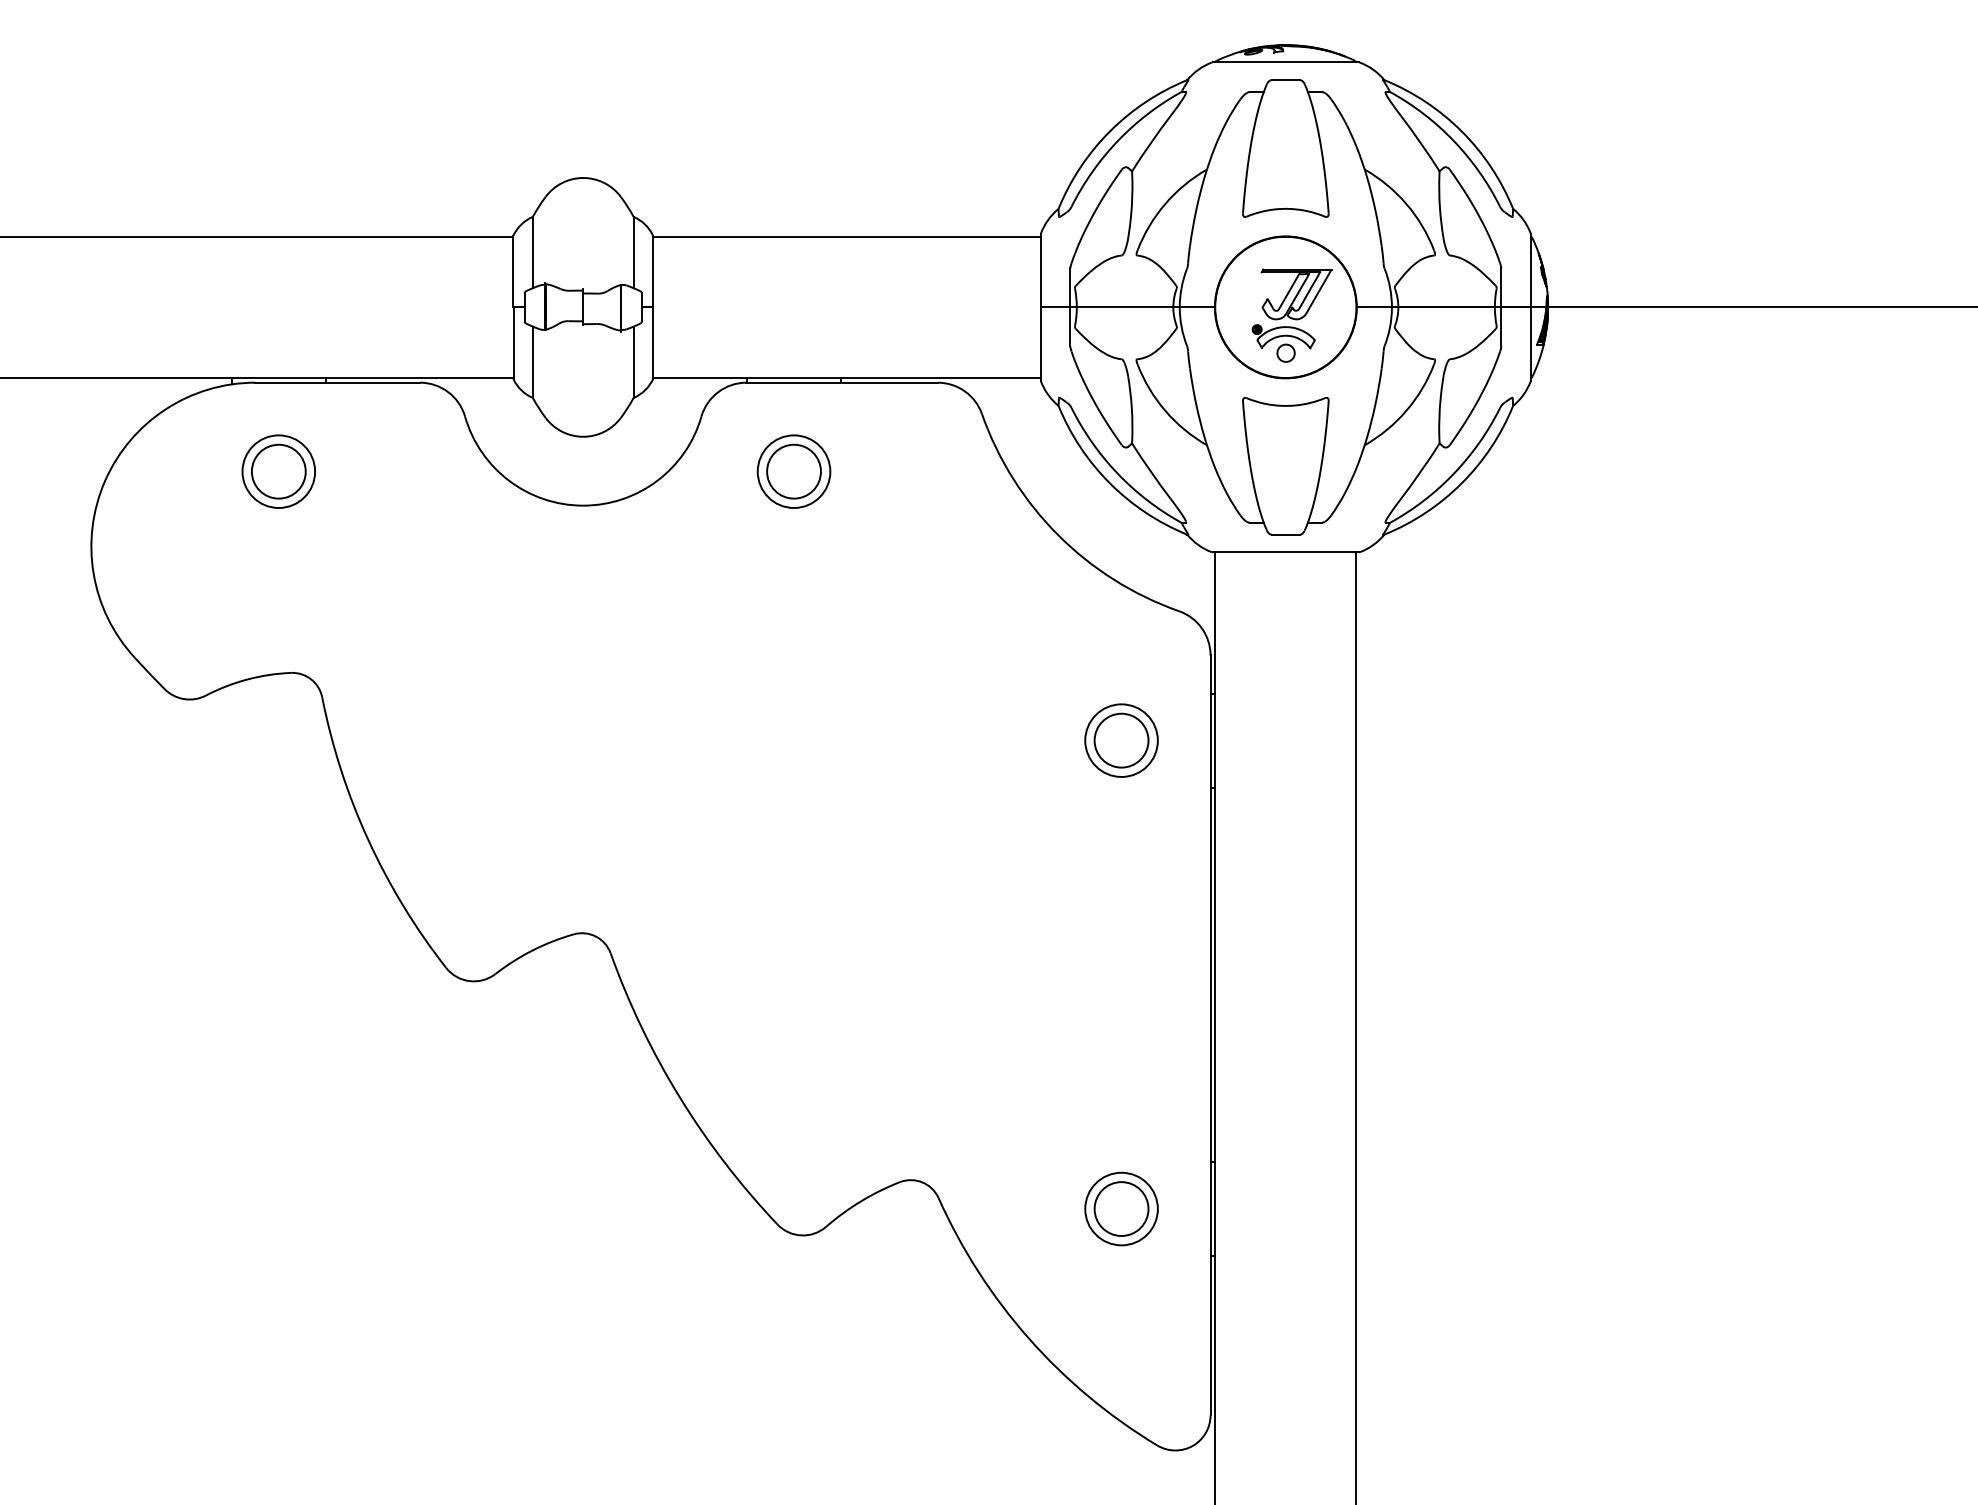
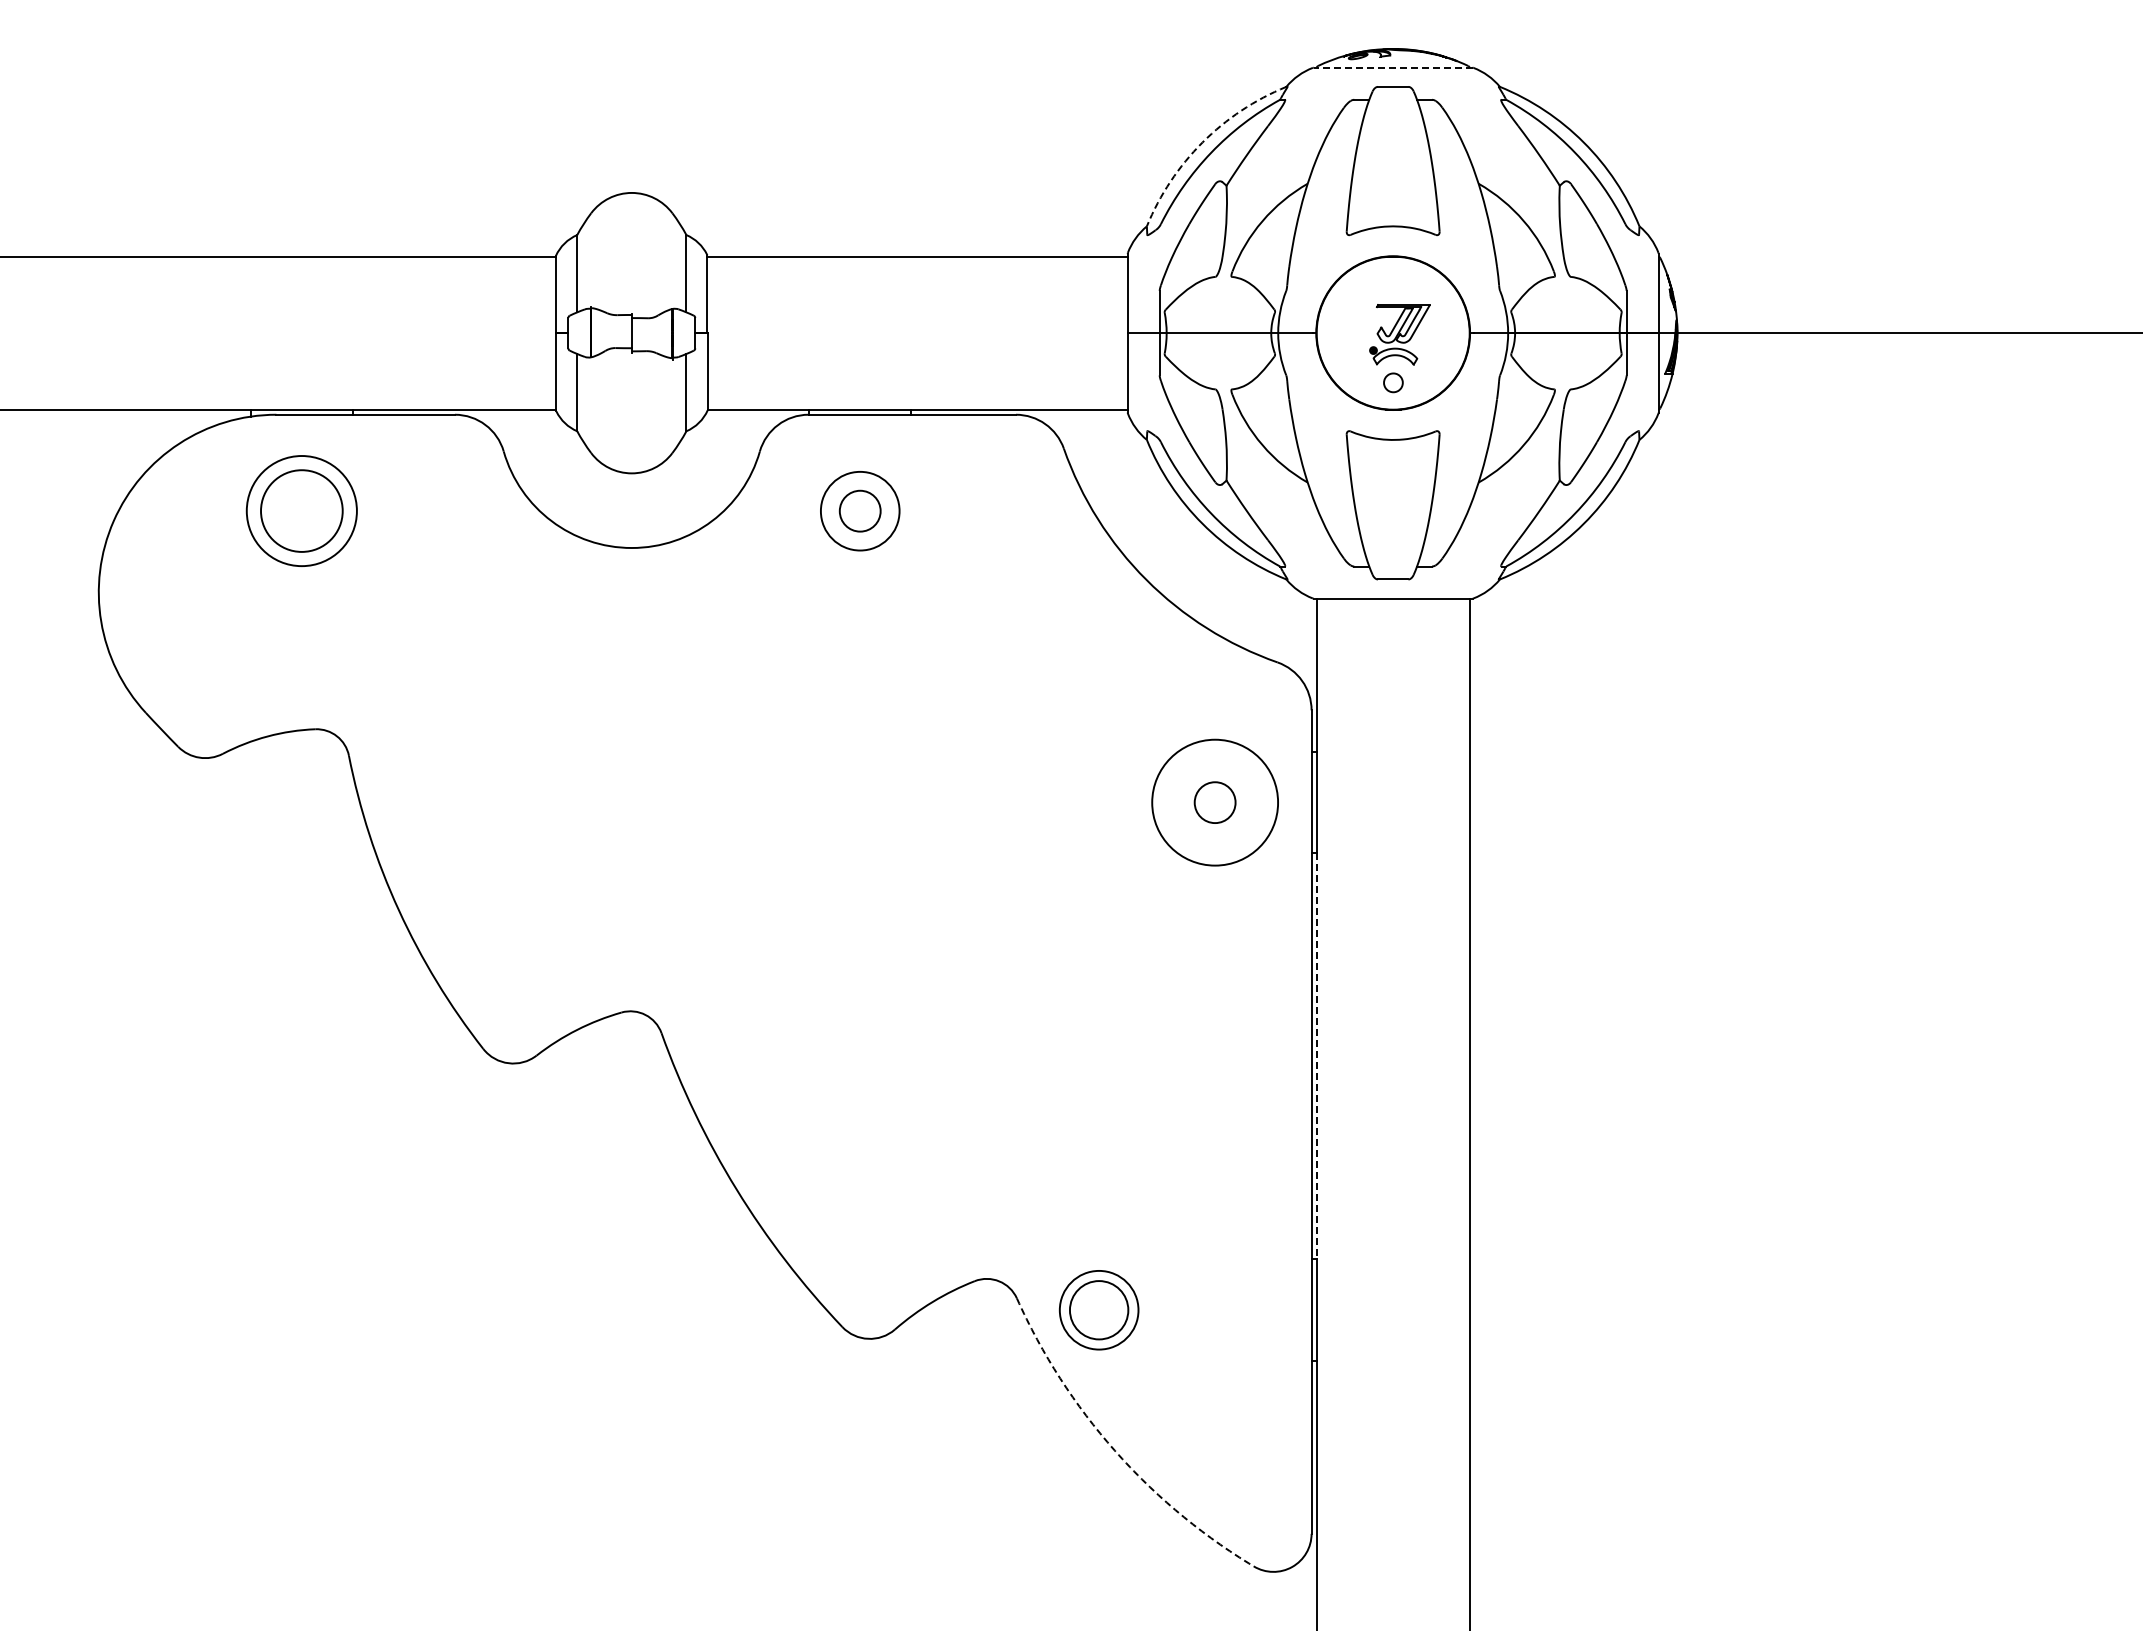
line: (1285, 62) -> (1392, 67), solid -> dashed
arc: (1109, 131) -> (1202, 142), solid -> dashed
part: (1291, 308) -> (1399, 334), size x0.7
part: (278, 471) -> (301, 511), size x1.4
circle: (794, 471) -> (860, 511), size x0.7
circle: (1120, 740) -> (1214, 802), size x0.7
circle: (1120, 740) -> (1214, 802), size x1.6
line: (1215, 974) -> (1316, 1056), solid -> dashed
part: (1120, 1209) -> (1098, 1310), moved
arc: (1028, 1338) -> (1114, 1450), solid -> dashed

